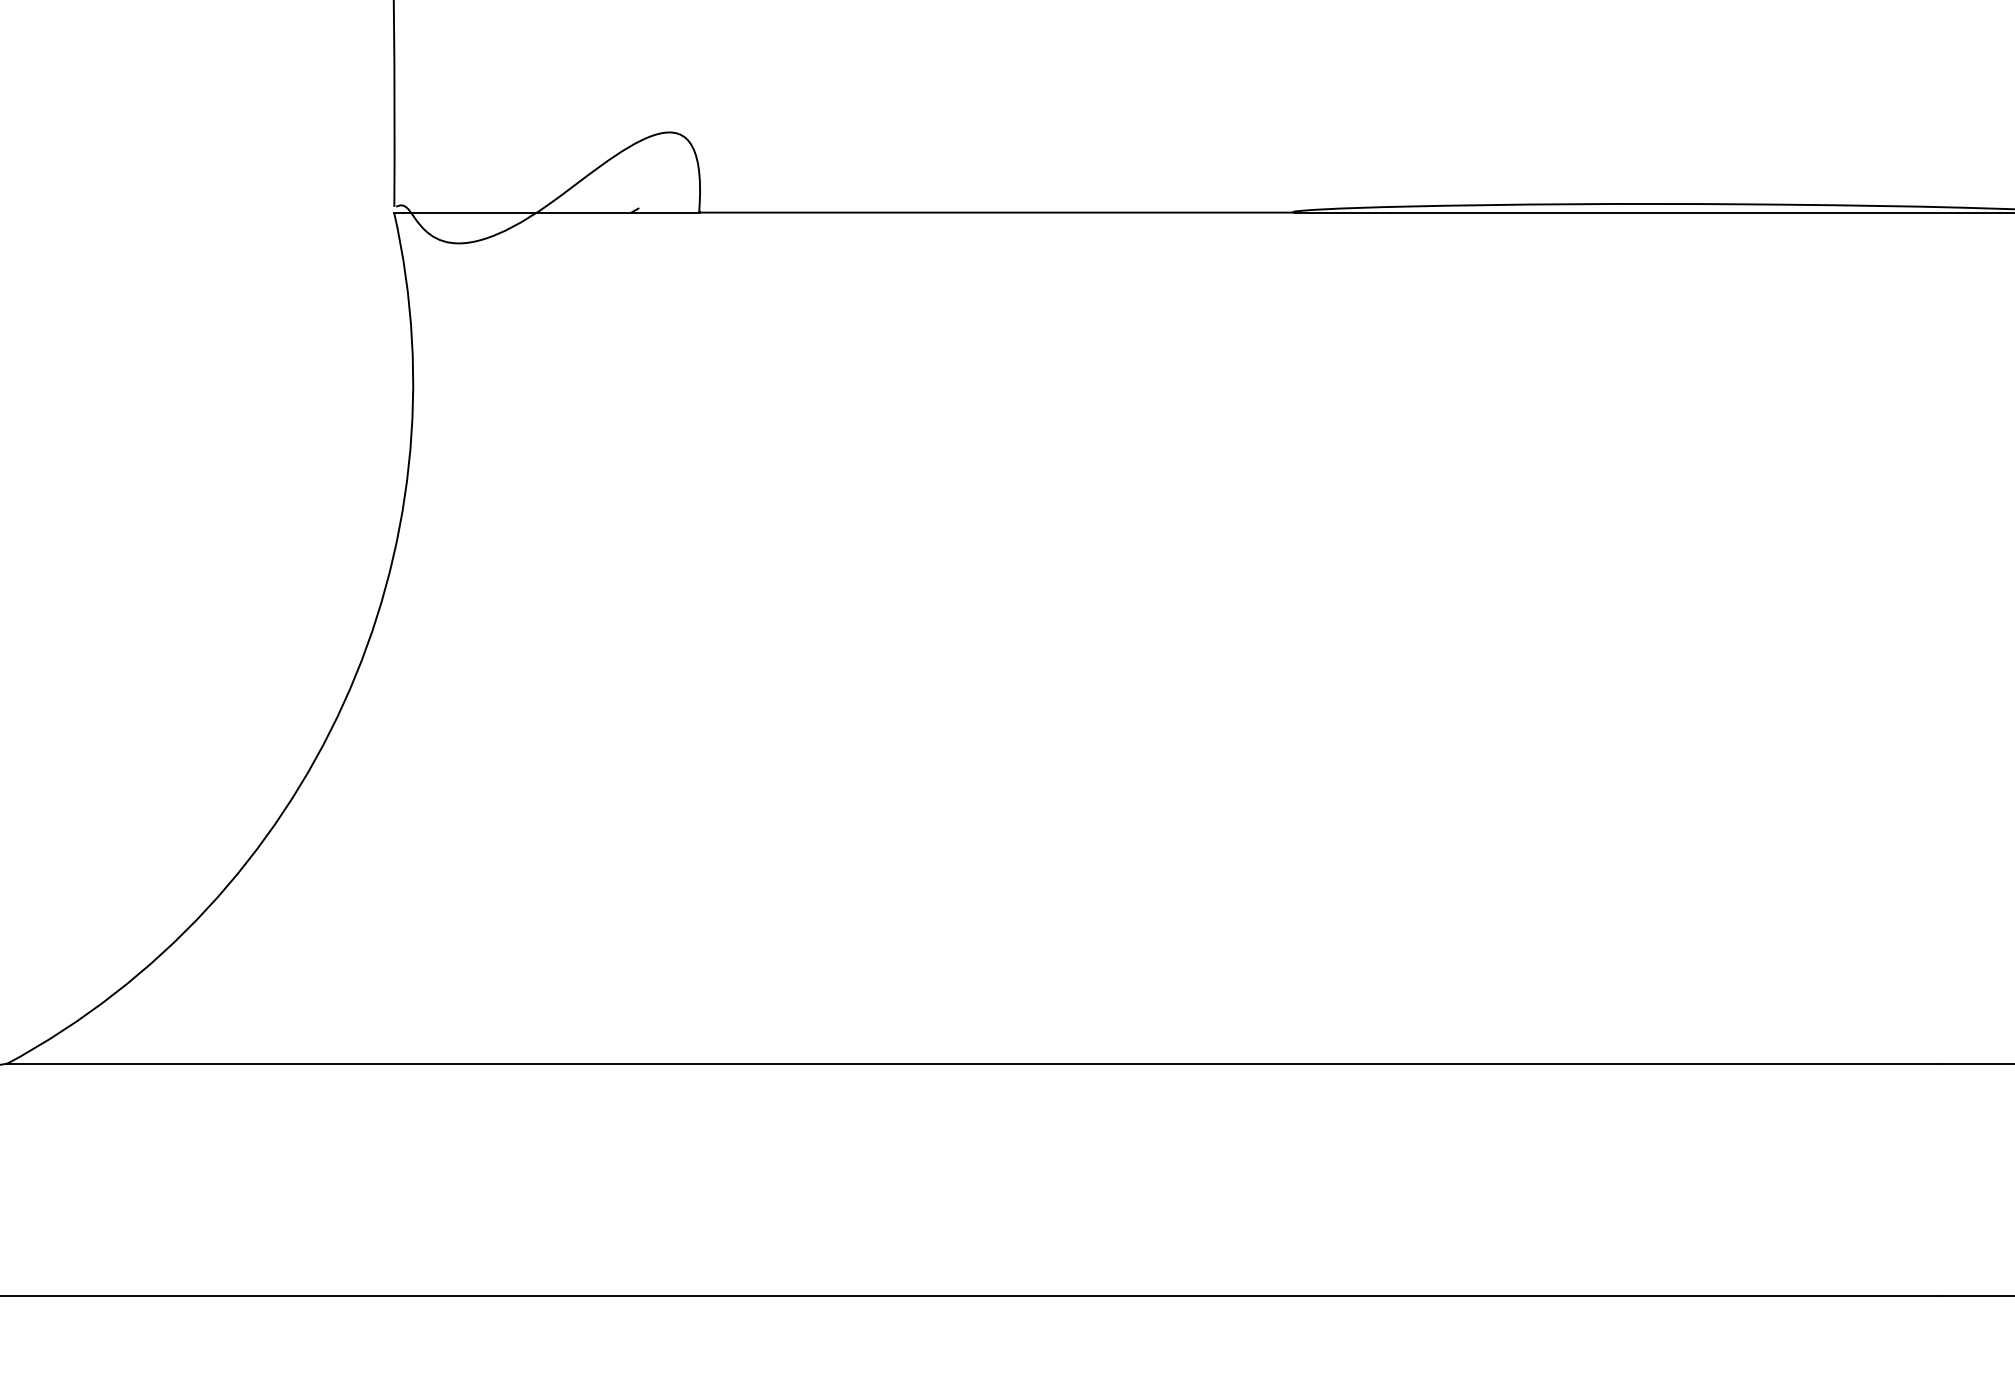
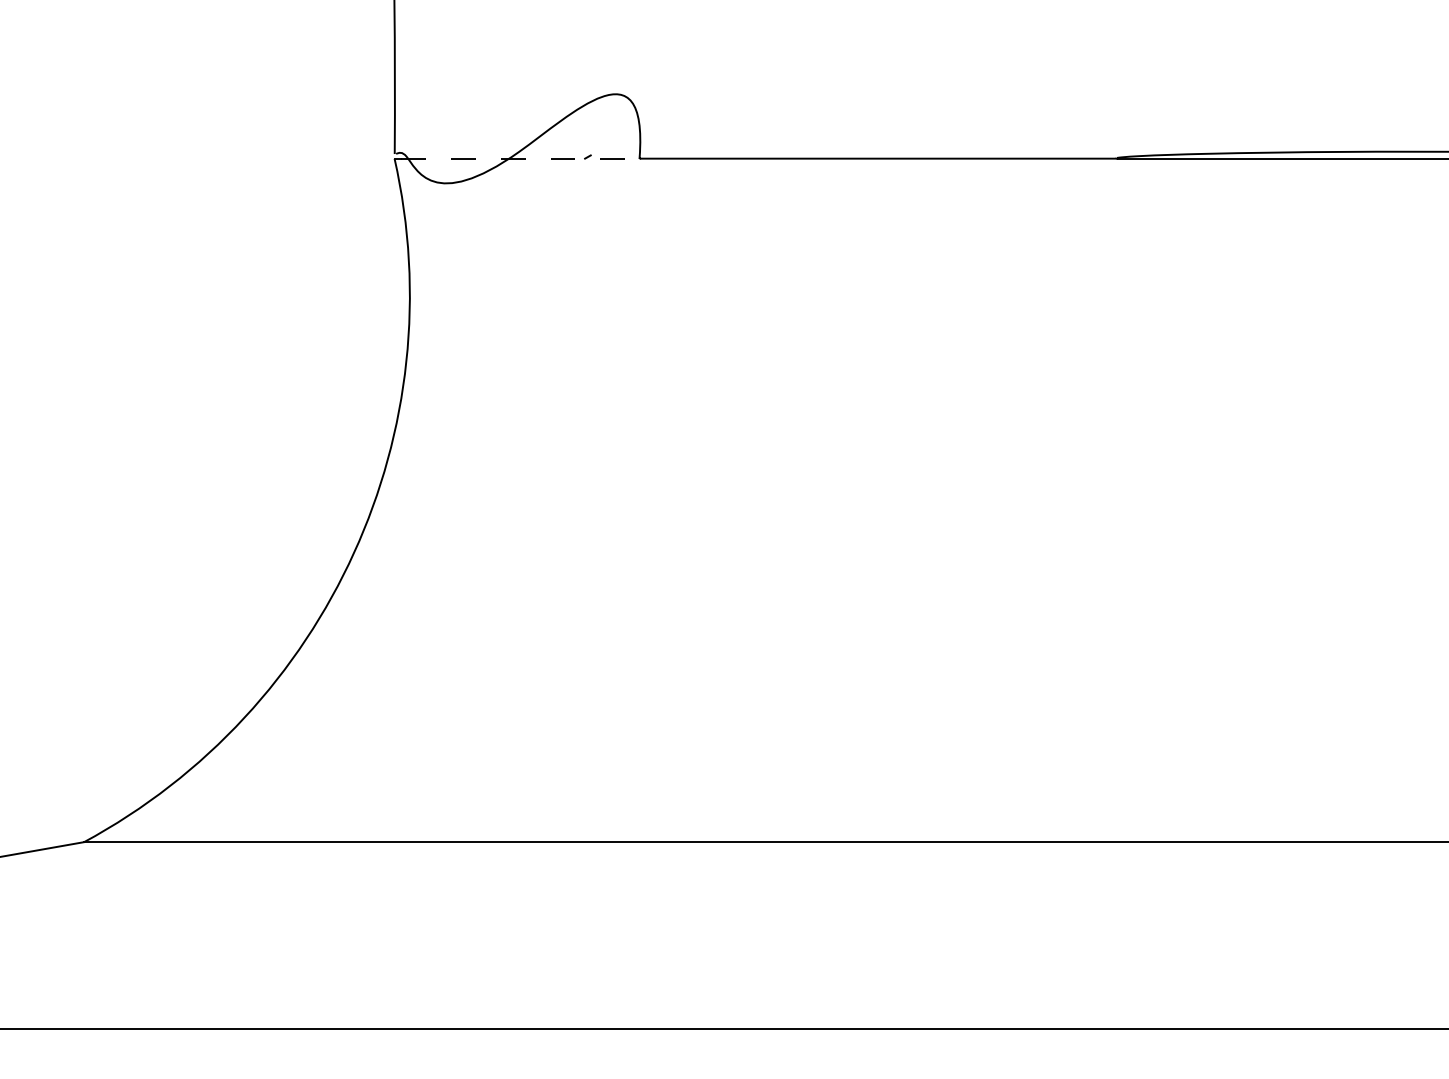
line: (551, 212) -> (520, 158), solid -> dashed

